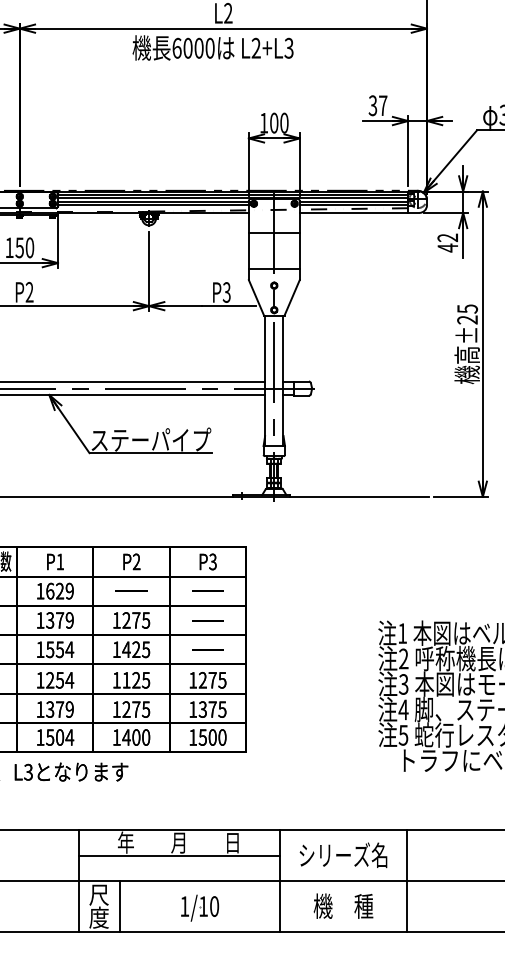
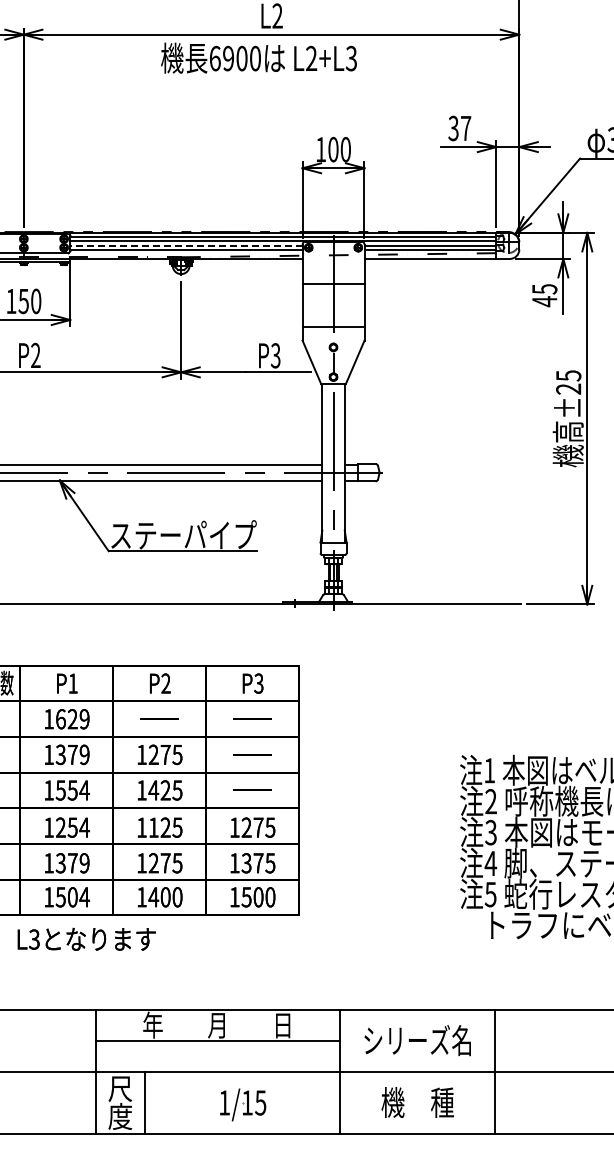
text: (187, 48) -> (228, 58), 6000 -> 6900
line: (152, 201) -> (185, 245), solid -> dashed
text: (447, 238) -> (544, 289), 42 -> 45
text: (214, 906) -> (260, 1102), 1/10 -> 1/15

